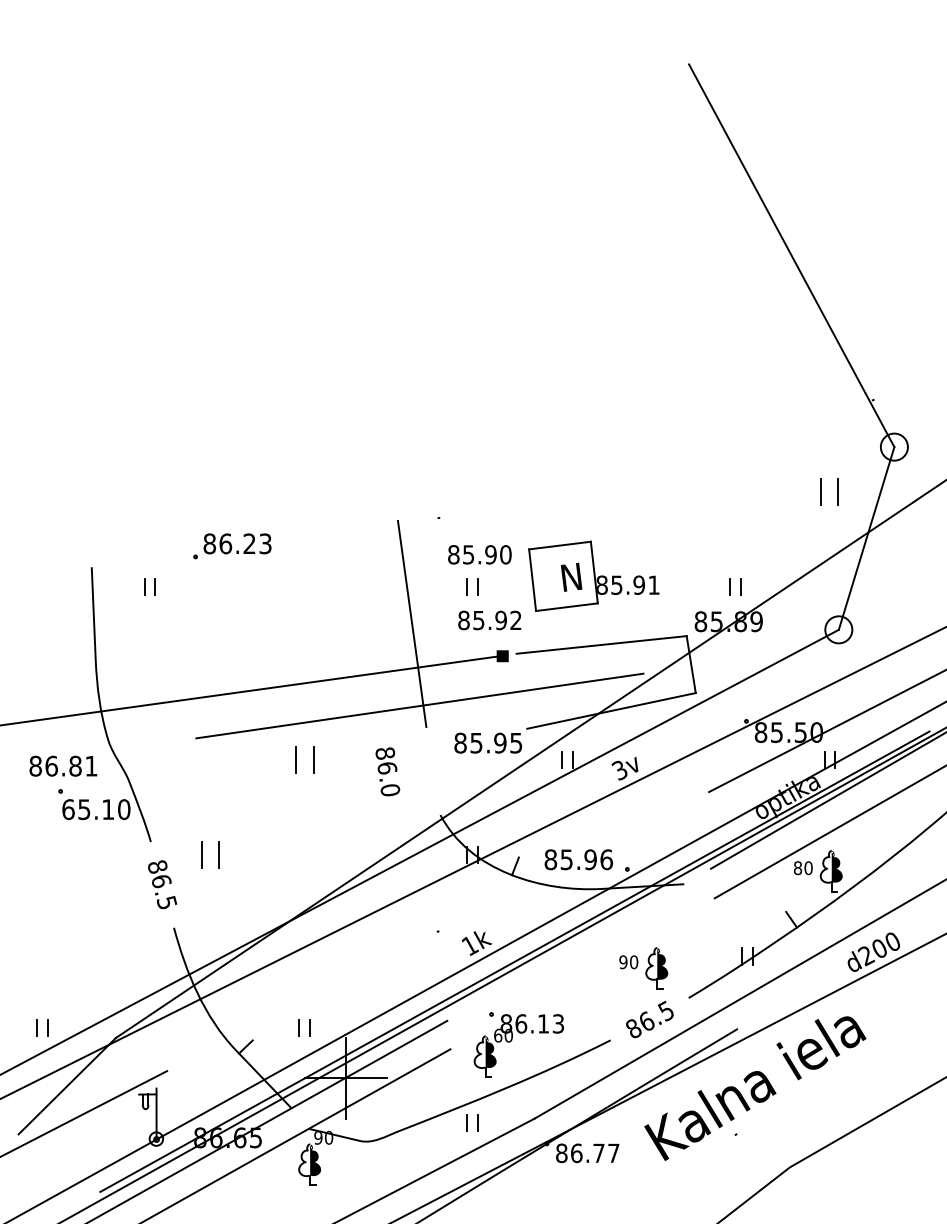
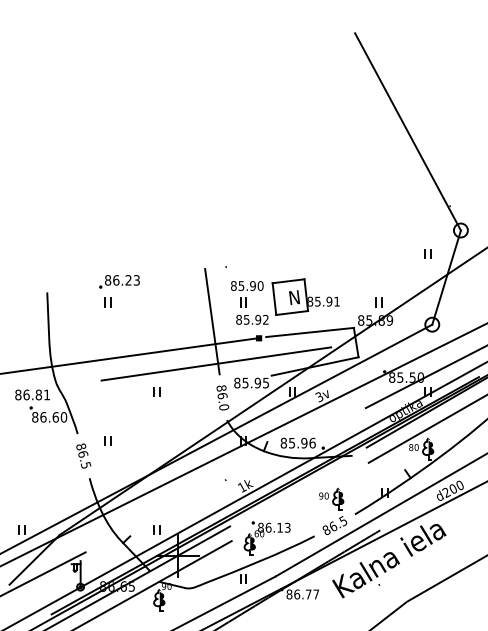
part: (829, 491) -> (427, 253), size x0.62
part: (148, 586) -> (107, 302), moved
part: (303, 759) -> (156, 391), size x0.62
text: (387, 771) -> (222, 397), moved
text: (88, 809) -> (45, 417), 65.10 -> 86.60
part: (208, 854) -> (107, 440), size x0.62

